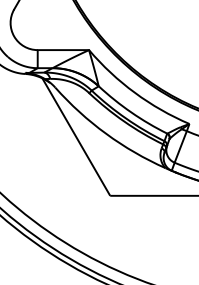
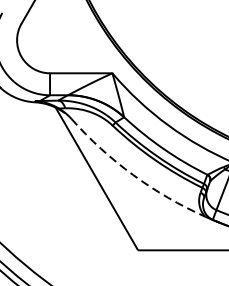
arc: (106, 133) -> (133, 174), solid -> dashed

